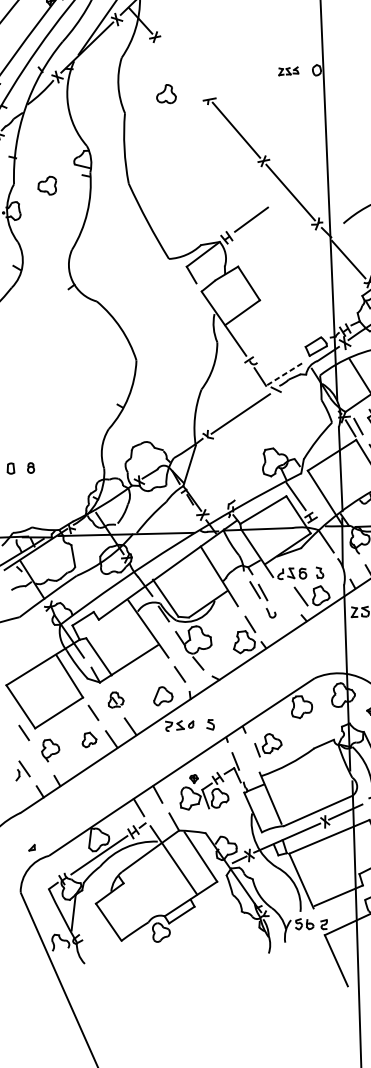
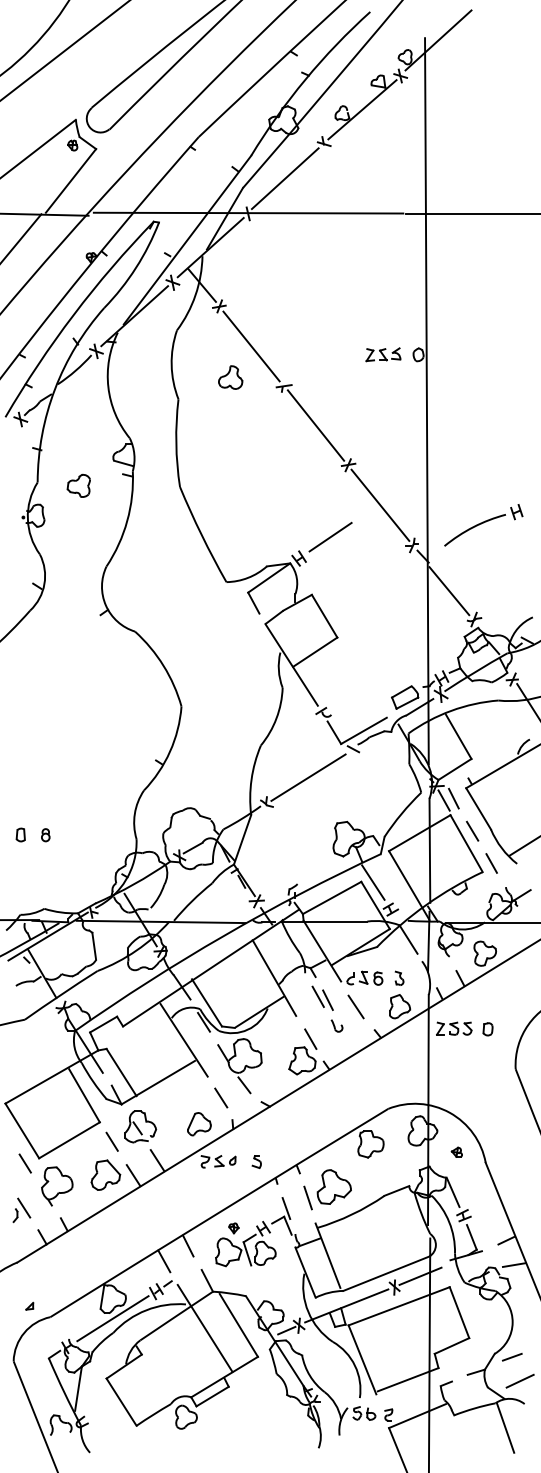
line: (182, 68) -> (251, 346), added
part: (288, 71) -> (383, 354), size x1.43
line: (283, 375) -> (363, 731), dashed -> solid
line: (300, 596) -> (355, 1006), moved
part: (115, 699) -> (140, 1126), size x1.67
part: (89, 739) -> (105, 1174), size x1.67
part: (268, 744) -> (327, 1189), size x1.43
part: (50, 750) -> (57, 1186), size x1.43

